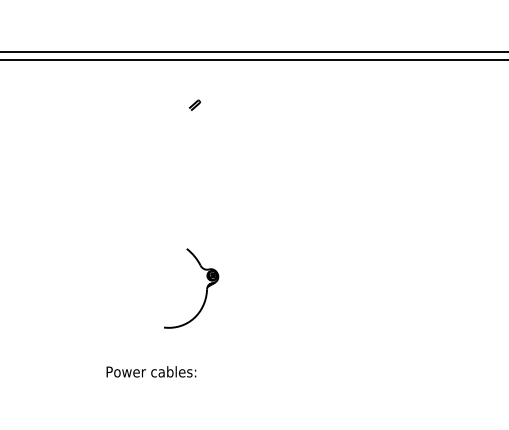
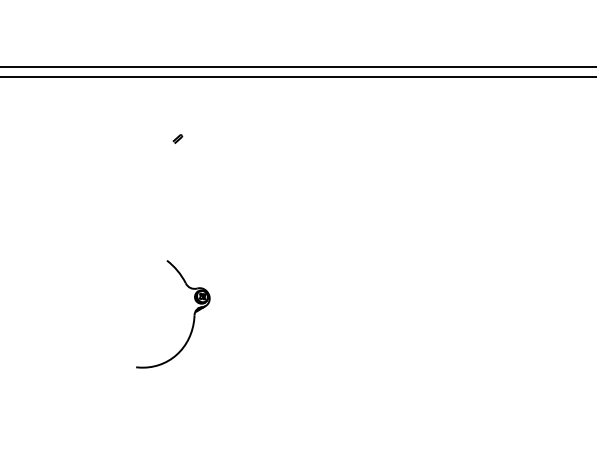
part: (194, 104) -> (177, 138), size x0.62
part: (205, 293) -> (192, 321), moved

